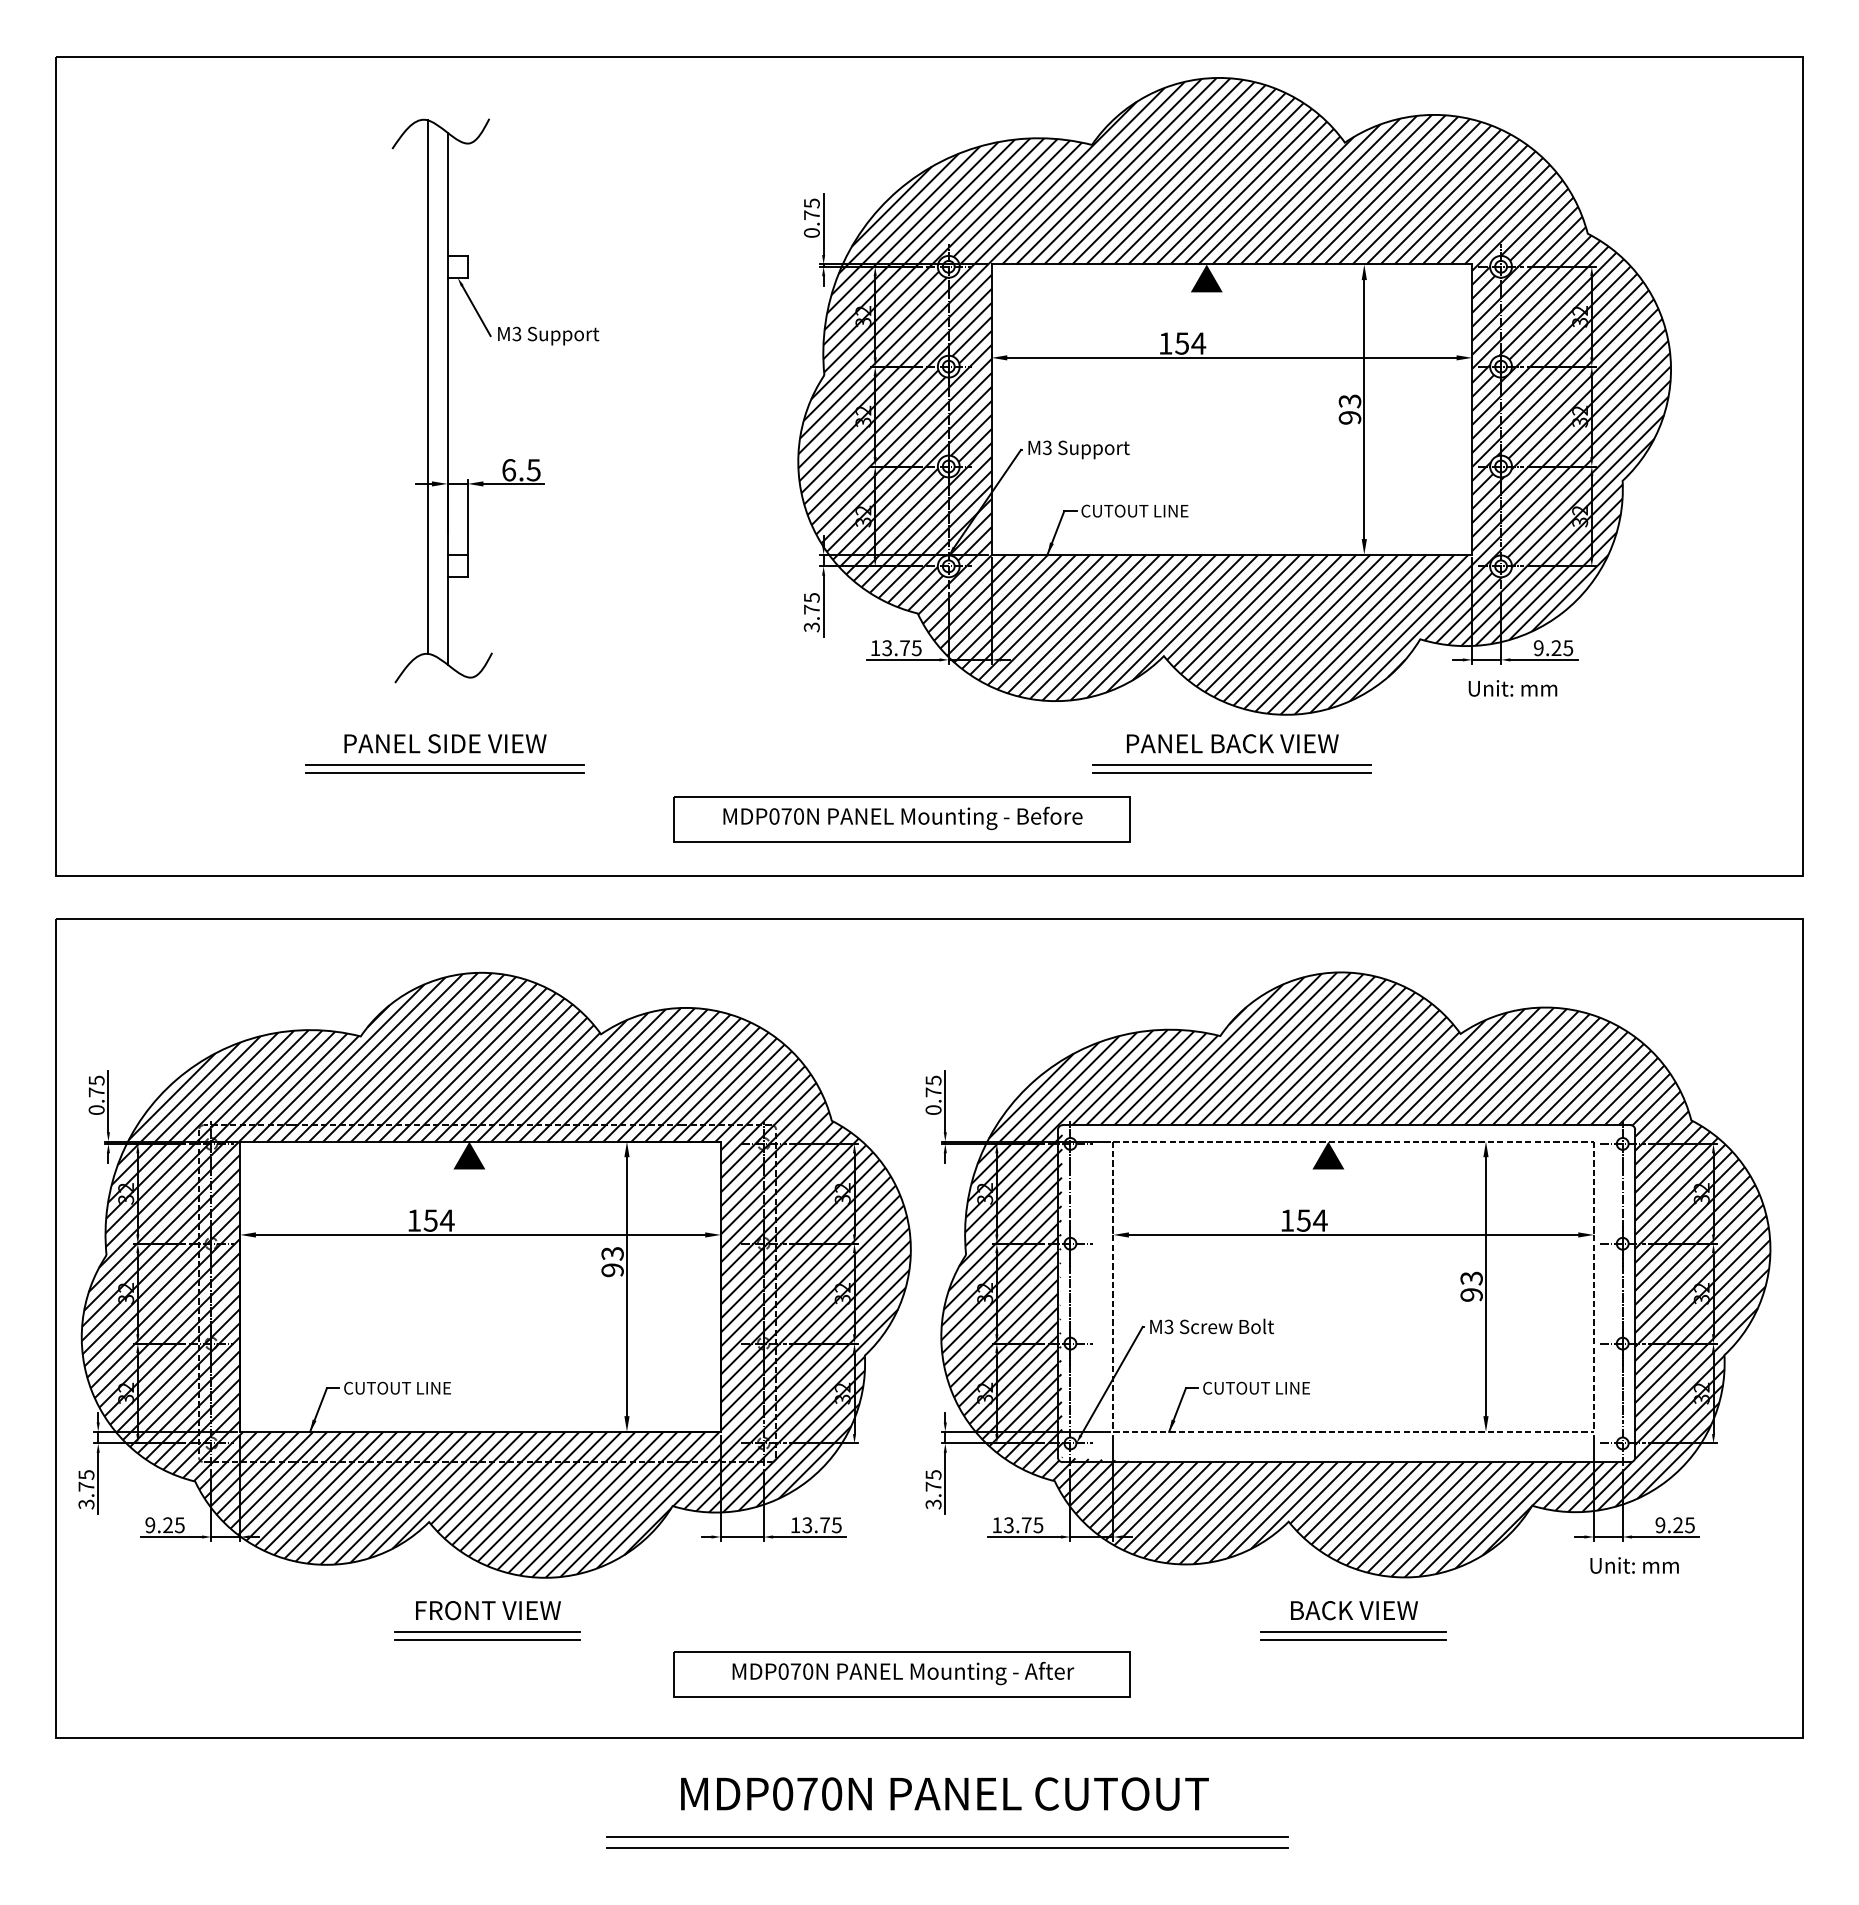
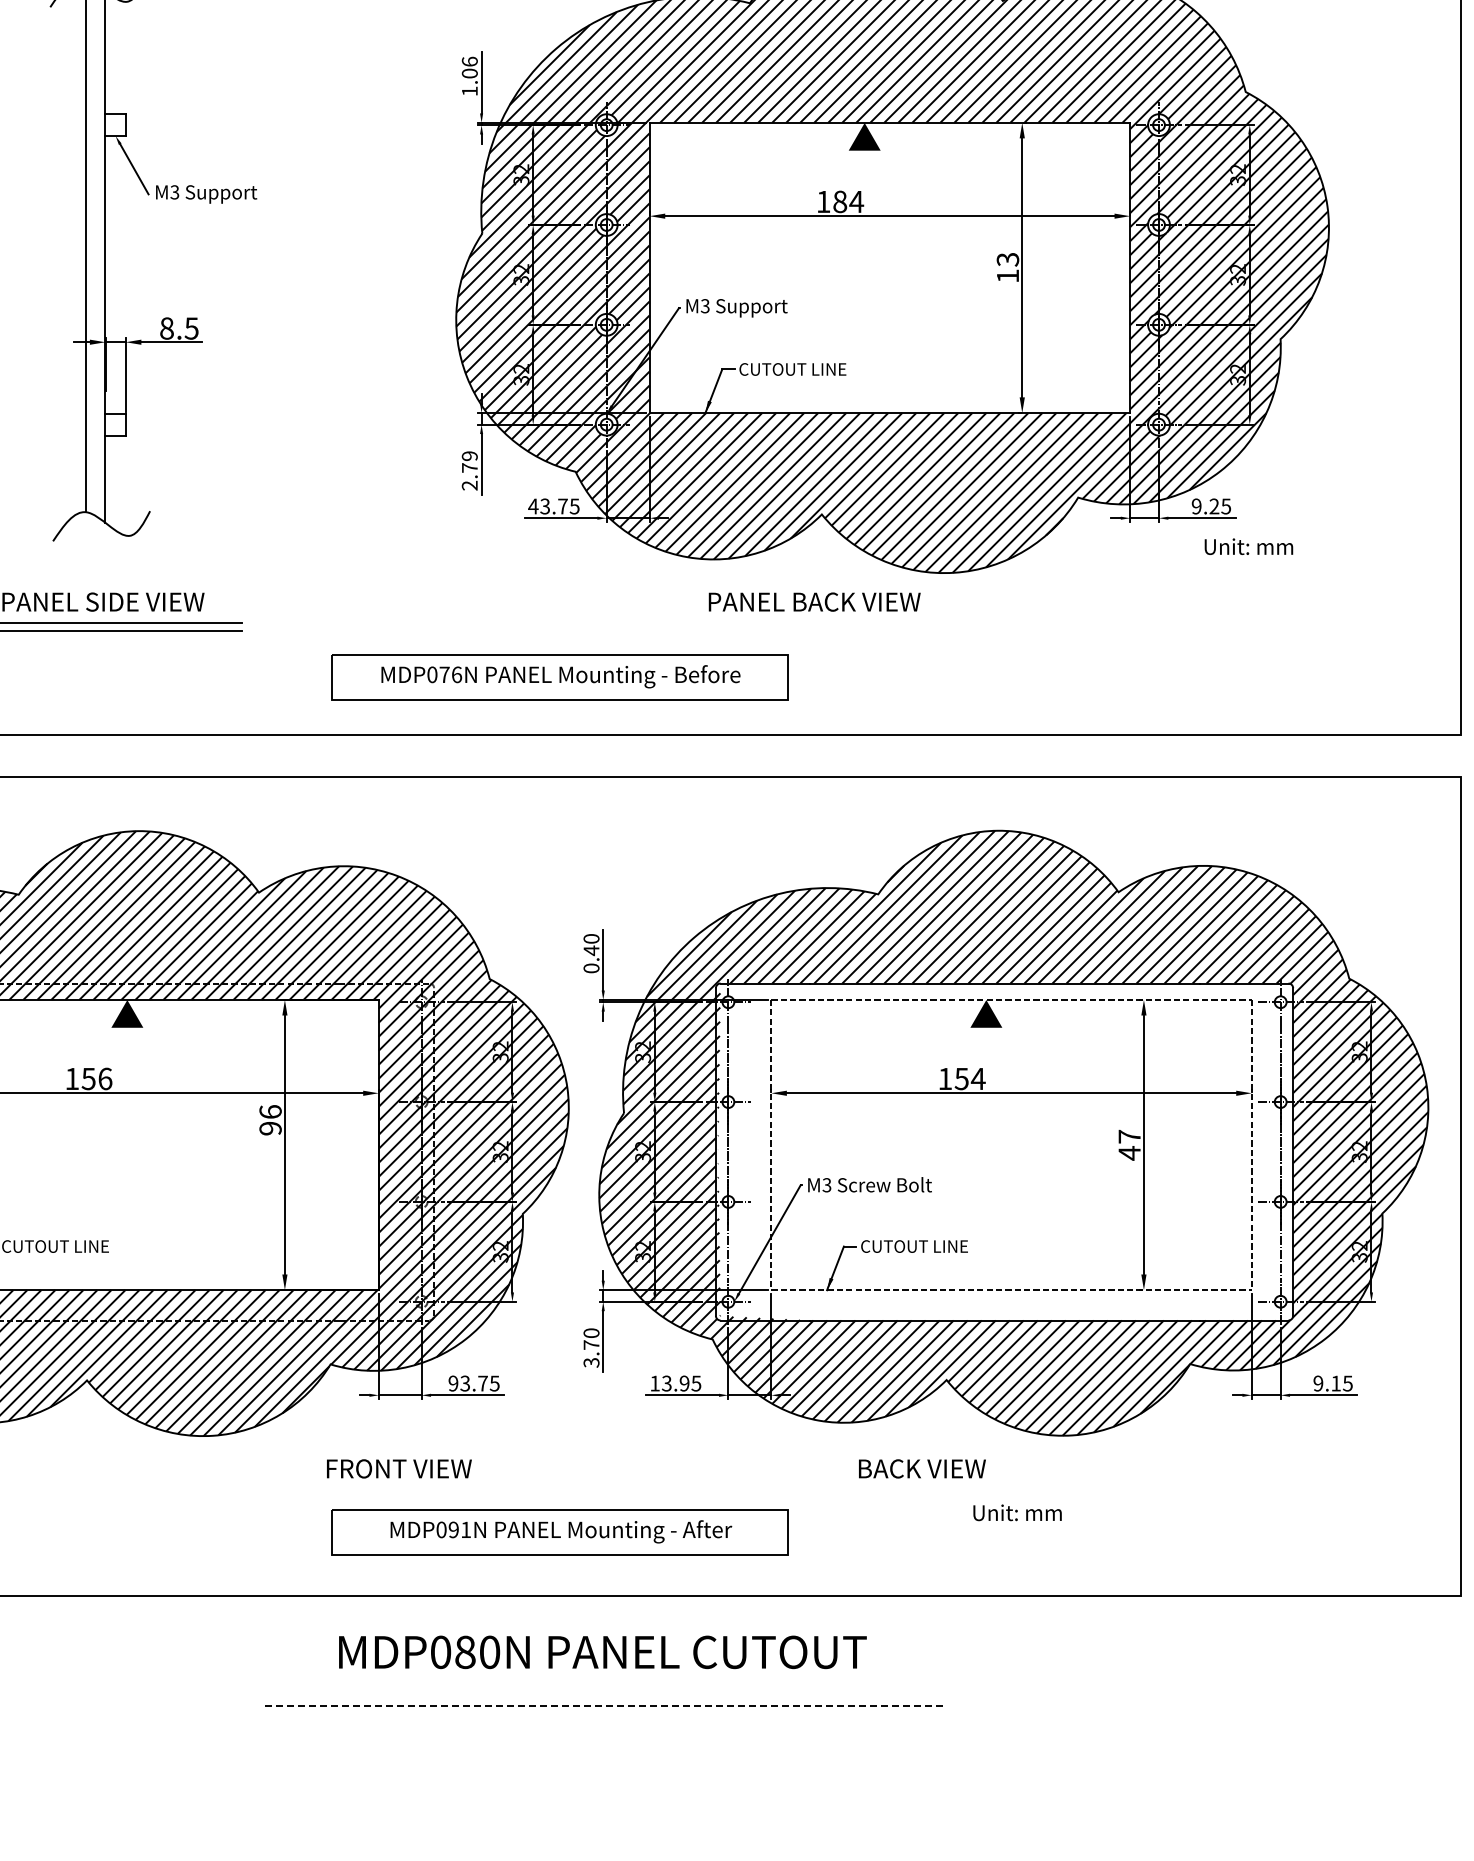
text: (811, 217) -> (469, 75), 0.75 -> 1.06
text: (1182, 343) -> (840, 201), 154 -> 184
text: (1349, 417) -> (1007, 275), 93 -> 13
text: (509, 470) -> (167, 328), 6.5 -> 8.5
text: (811, 612) -> (469, 470), 3.75 -> 2.79
text: (875, 647) -> (533, 505), 13.75 -> 43.75
text: (1512, 688) -> (1248, 546), moved
text: (1232, 743) -> (814, 601), moved
line: (1231, 765) -> (889, 623), removed
line: (1231, 772) -> (889, 630), removed
text: (799, 816) -> (457, 674), MDP070N -> MDP076N
text: (933, 1086) -> (591, 944), 0.75 -> 0.40
text: (446, 1220) -> (104, 1078), 154 -> 156
text: (612, 1253) -> (270, 1111), 93 -> 96
text: (1471, 1286) -> (1129, 1144), 93 -> 47
text: (933, 1474) -> (591, 1332), 3.75 -> 3.70
text: (1678, 1524) -> (1336, 1382), 9.25 -> 9.15
text: (795, 1525) -> (453, 1383), 13.75 -> 93.75
text: (1026, 1525) -> (684, 1383), 13.75 -> 13.95
text: (1634, 1565) -> (1017, 1512), moved
text: (488, 1610) -> (399, 1468), moved
text: (1354, 1610) -> (922, 1468), moved
line: (487, 1631) -> (145, 1489), removed
line: (1353, 1631) -> (1011, 1489), removed
line: (487, 1639) -> (145, 1497), removed
line: (1353, 1639) -> (1011, 1497), removed
text: (801, 1671) -> (459, 1529), MDP070N -> MDP091N
text: (807, 1793) -> (465, 1651), MDP070N -> MDP080N
line: (946, 1836) -> (604, 1694), removed
line: (947, 1847) -> (605, 1705), solid -> dashed

